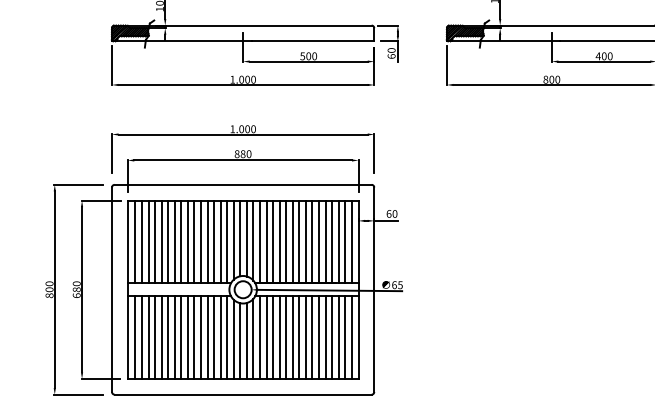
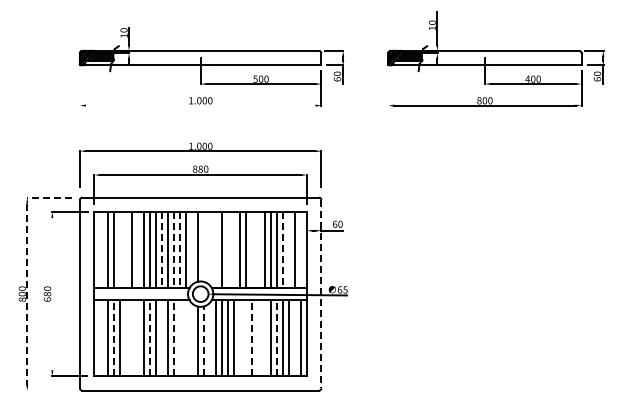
line: (111, 65) -> (79, 87), removed
line: (447, 65) -> (388, 87), removed
line: (242, 84) -> (200, 105), removed
line: (78, 184) -> (49, 197), solid -> dashed
line: (247, 238) -> (204, 246), removed
line: (234, 240) -> (192, 248), removed
line: (253, 240) -> (210, 248), removed
line: (135, 242) -> (101, 250), removed
line: (154, 242) -> (119, 250), removed
line: (161, 242) -> (125, 250), removed
line: (174, 242) -> (137, 250), removed
line: (200, 242) -> (161, 250), solid -> dashed
line: (213, 242) -> (173, 250), solid -> dashed
line: (221, 242) -> (180, 250), solid -> dashed
line: (260, 242) -> (216, 250), removed
line: (273, 242) -> (228, 250), removed
line: (279, 242) -> (234, 250), removed
line: (299, 242) -> (252, 250), removed
line: (305, 242) -> (258, 250), removed
line: (331, 242) -> (282, 250), solid -> dashed
line: (338, 242) -> (288, 250), removed
line: (351, 242) -> (300, 250), removed
line: (55, 290) -> (27, 294), solid -> dashed
line: (82, 290) -> (52, 294), removed
line: (374, 290) -> (321, 294), solid -> dashed
line: (148, 336) -> (113, 337), solid -> dashed
line: (187, 336) -> (149, 337), solid -> dashed
line: (213, 336) -> (173, 337), solid -> dashed
line: (299, 336) -> (252, 337), solid -> dashed
line: (325, 336) -> (276, 337), solid -> dashed
line: (135, 337) -> (101, 338), removed
line: (161, 337) -> (125, 338), removed
line: (168, 337) -> (131, 338), removed
line: (174, 337) -> (137, 338), removed
line: (200, 337) -> (161, 338), removed
line: (221, 337) -> (180, 338), removed
line: (227, 337) -> (186, 338), removed
line: (286, 337) -> (240, 338), removed
line: (292, 337) -> (246, 338), removed
line: (305, 337) -> (258, 338), removed
line: (312, 337) -> (264, 338), removed
line: (345, 337) -> (294, 338), removed
line: (234, 339) -> (192, 339), removed
line: (253, 339) -> (210, 339), removed
line: (247, 341) -> (204, 341), solid -> dashed
line: (77, 394) -> (48, 390), removed

